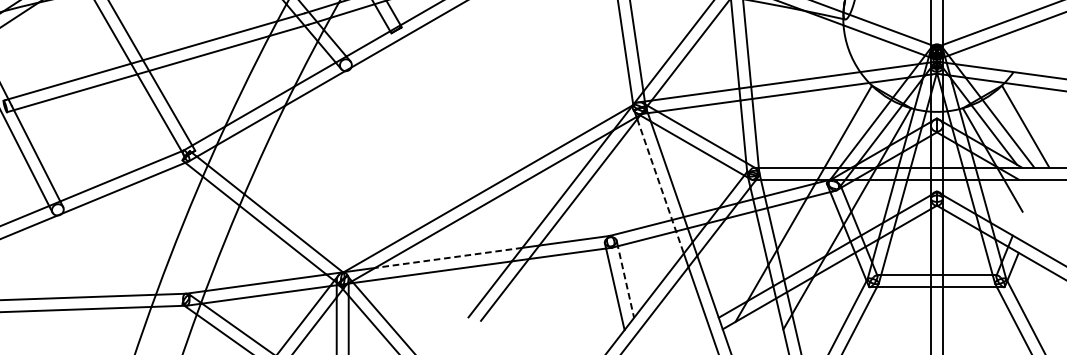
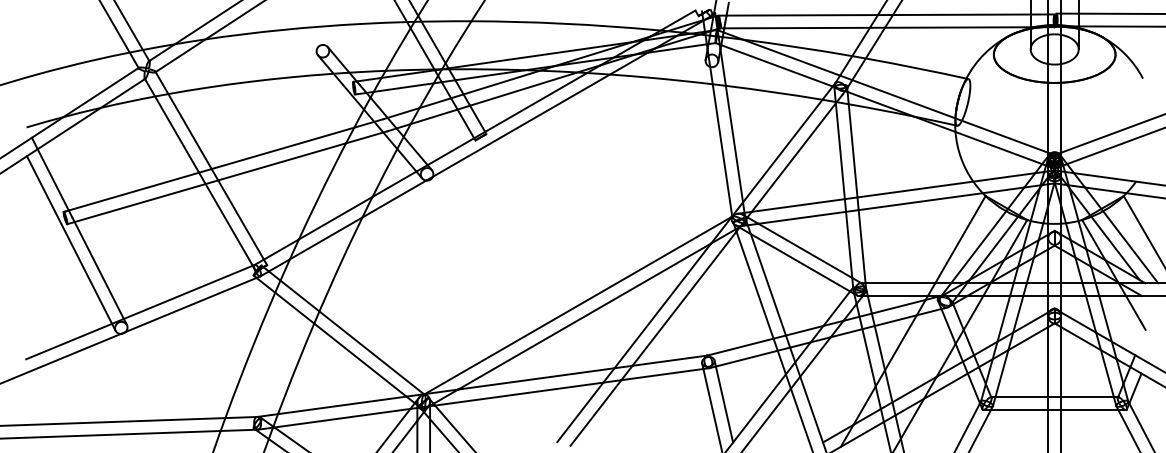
line: (660, 186) -> (761, 303), dashed -> solid
line: (448, 257) -> (536, 378), dashed -> solid
line: (625, 281) -> (724, 403), dashed -> solid

